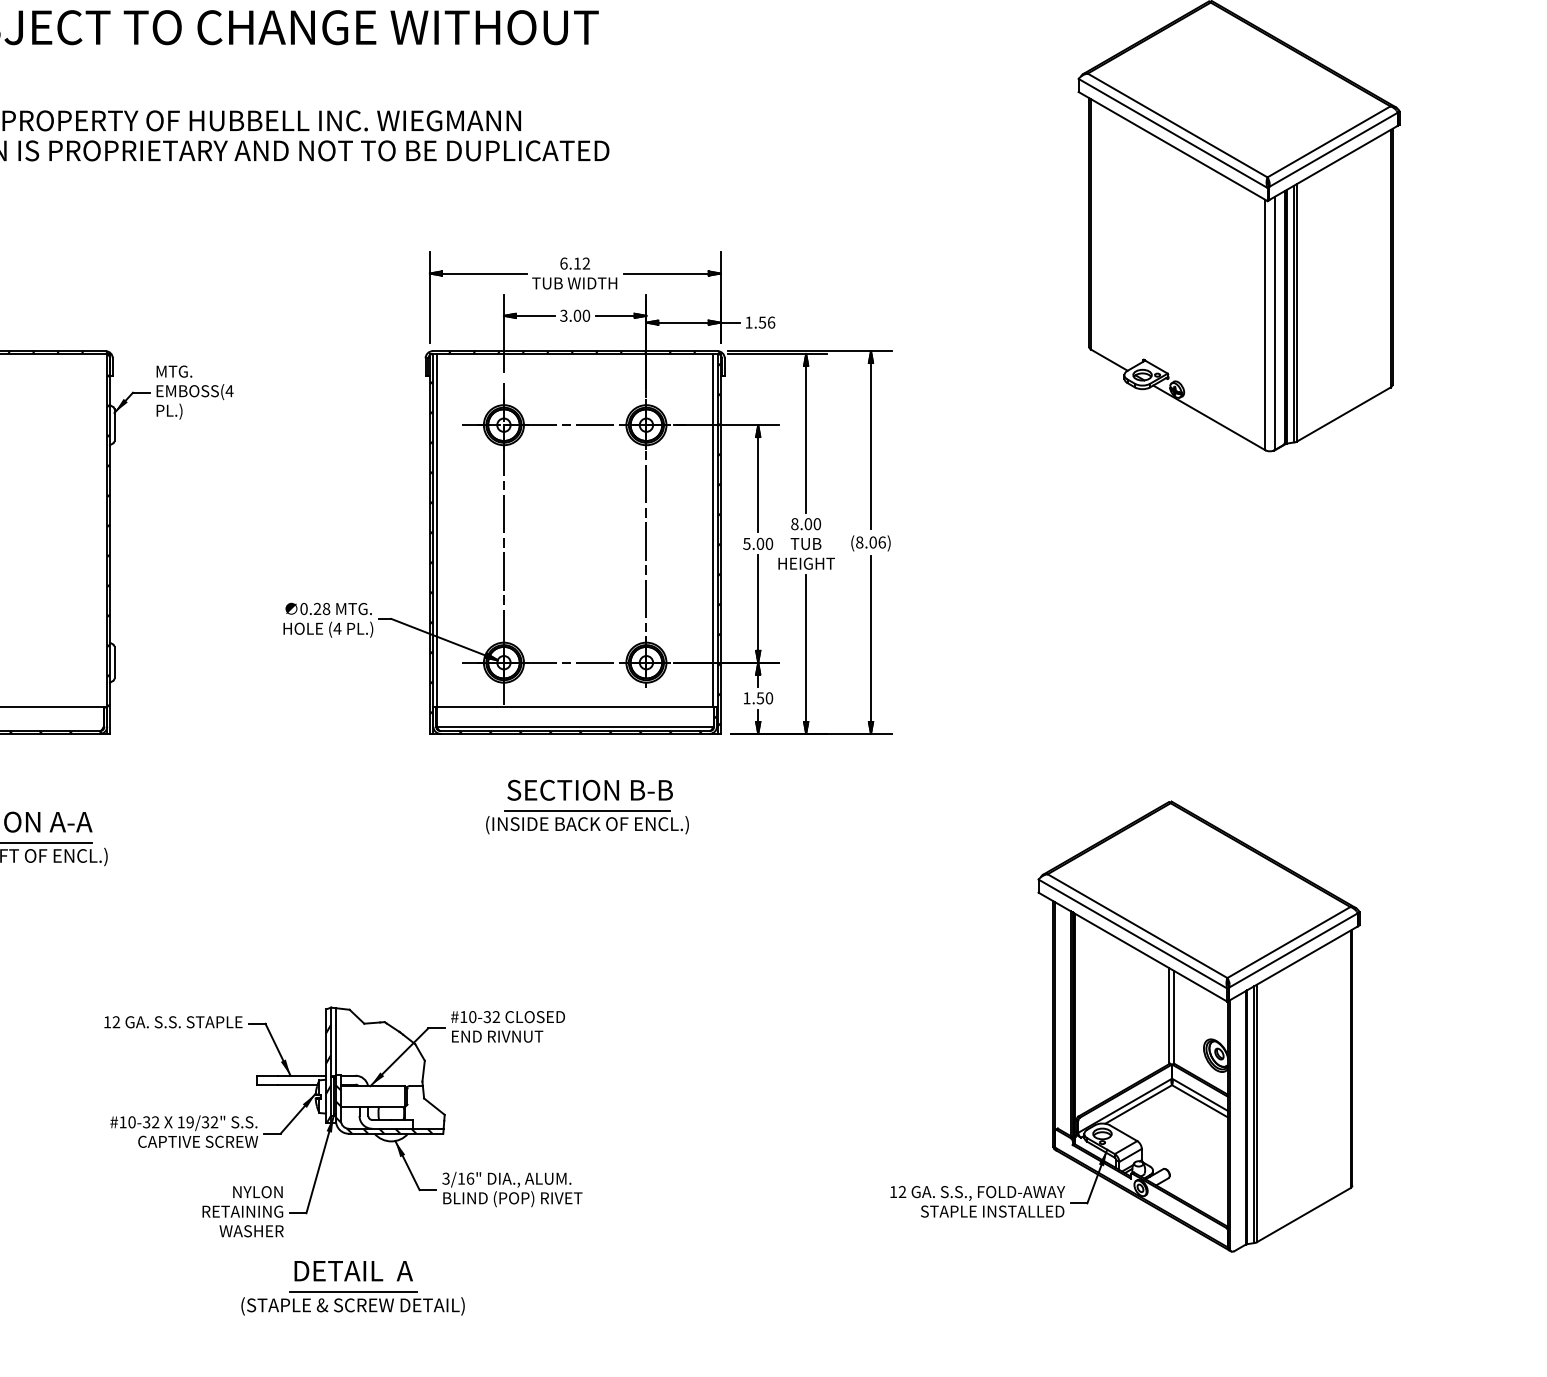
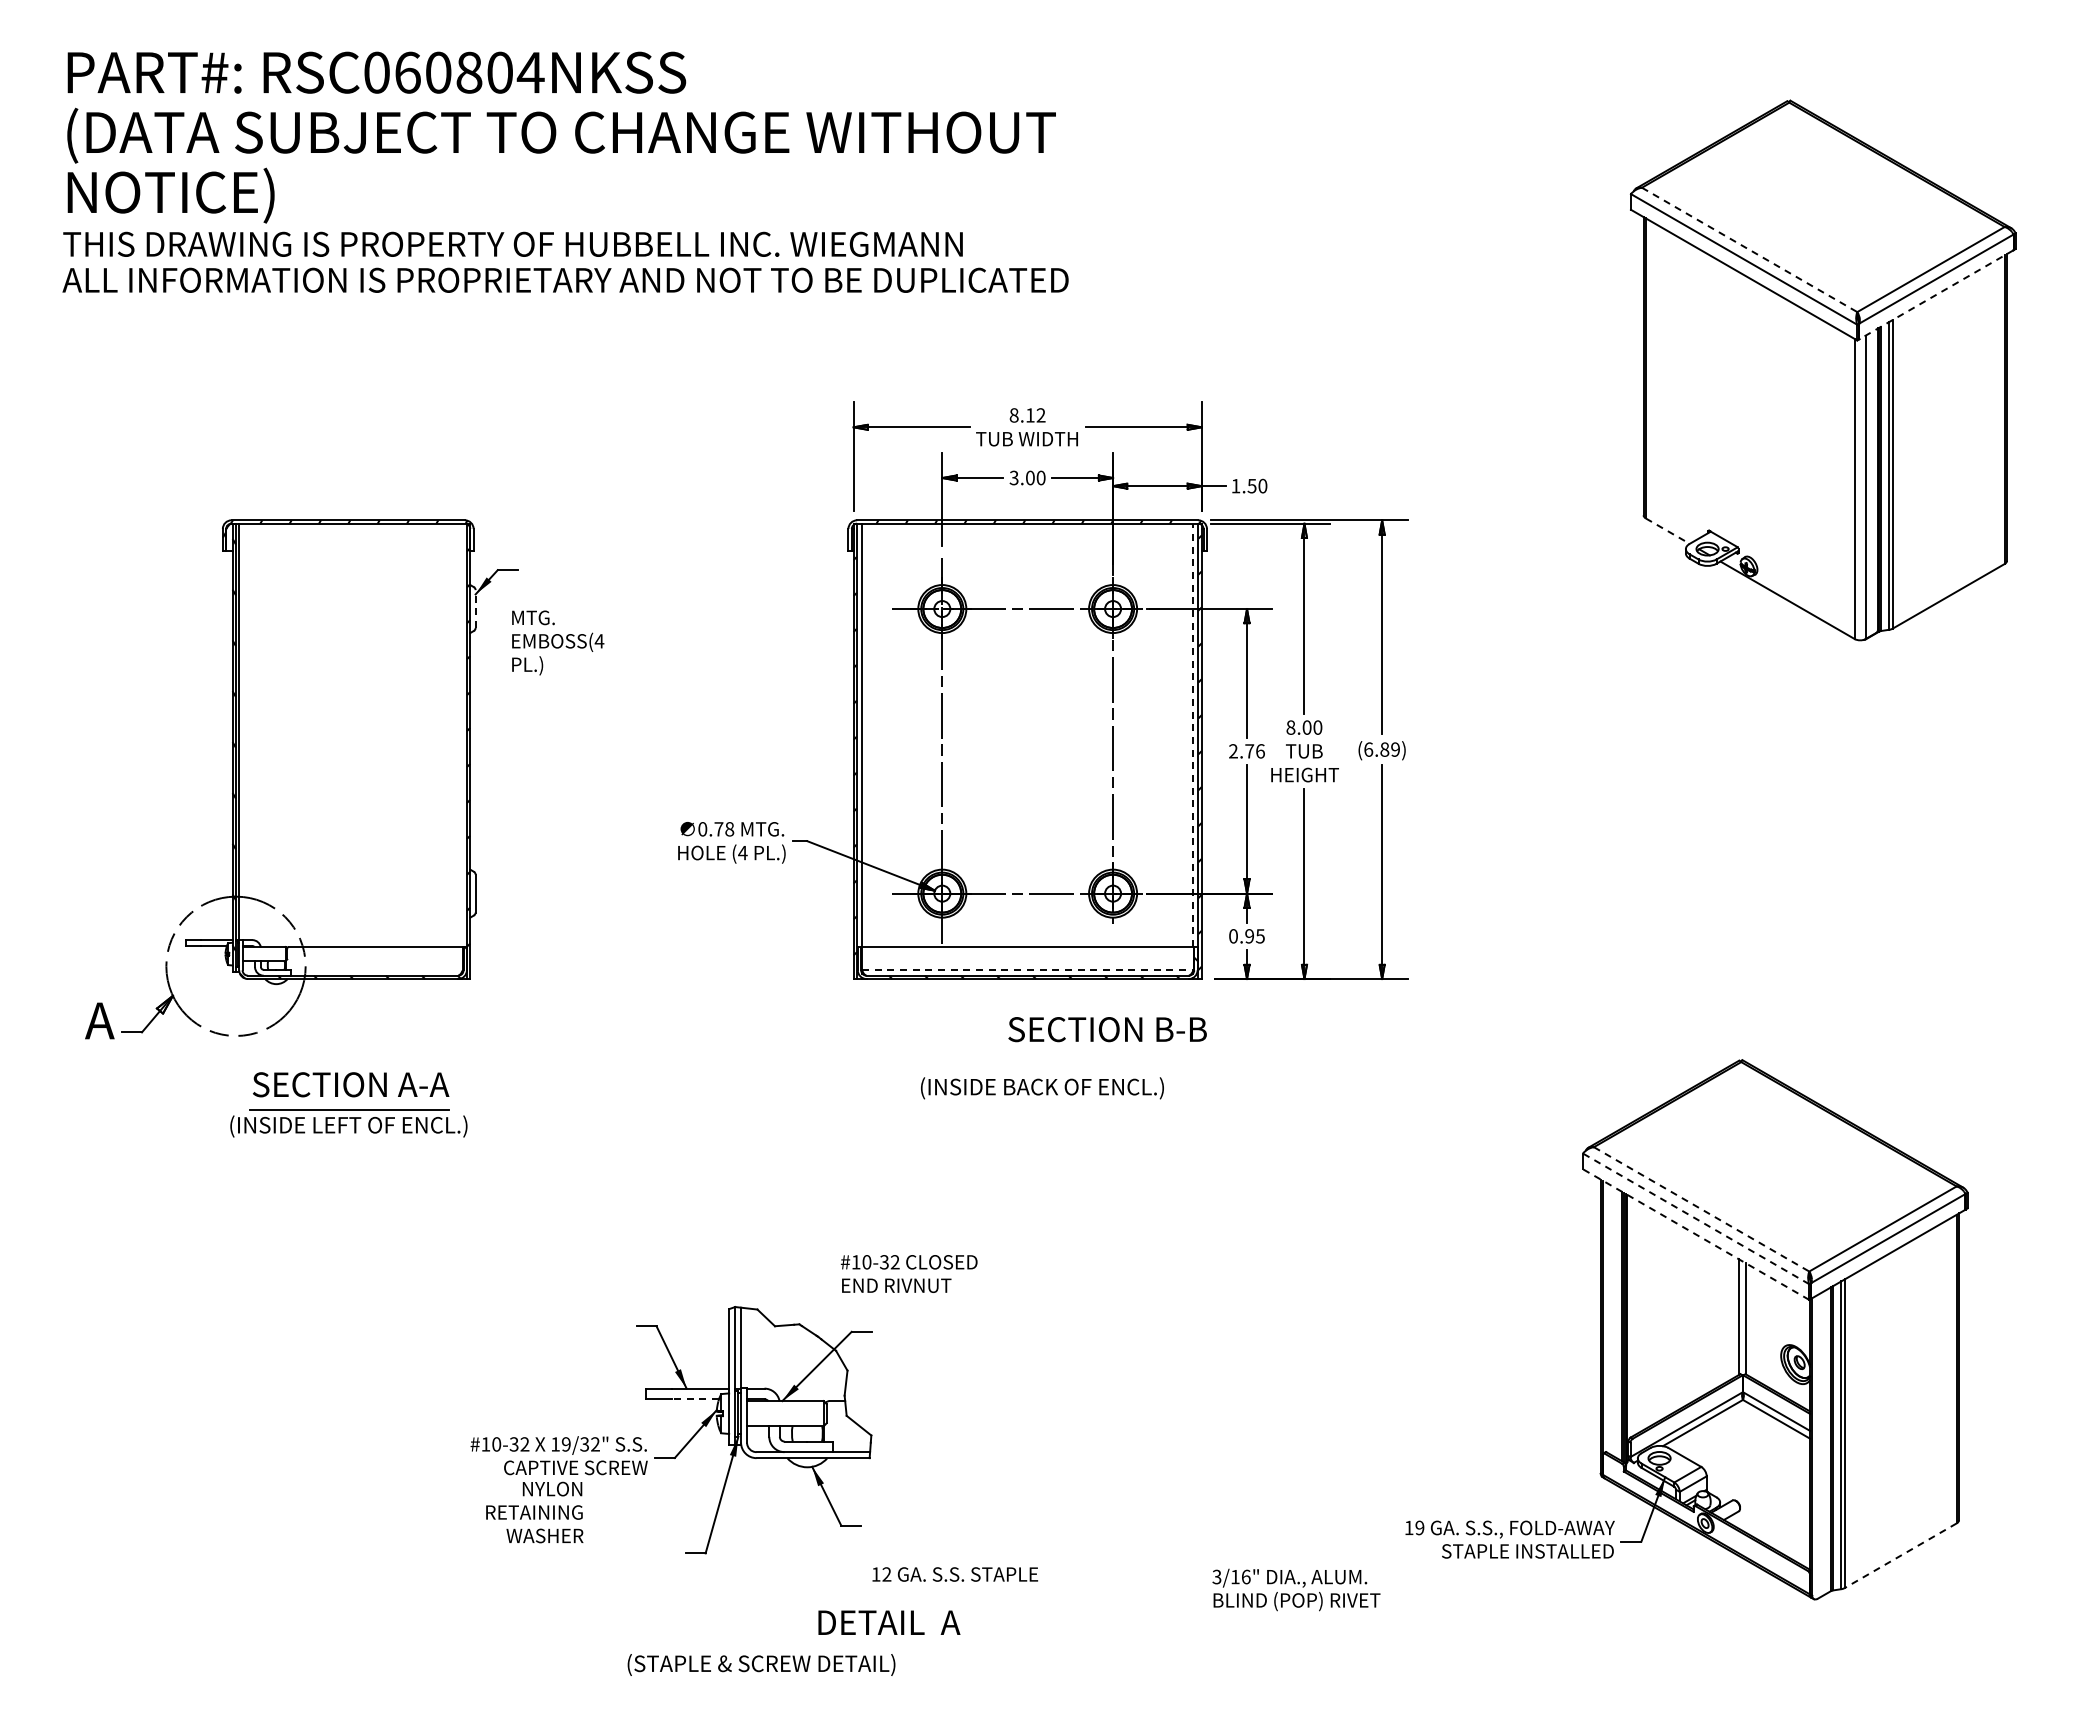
line: (1178, 125) -> (1750, 250), solid -> dashed
line: (1333, 162) -> (1936, 294), solid -> dashed
text: (563, 263) -> (1013, 415), 6.12 -> 8.12
text: (771, 322) -> (1262, 485), 1.56 -> 1.50
line: (1109, 360) -> (1668, 531), solid -> dashed
text: (195, 392) -> (558, 642), moved
line: (114, 425) -> (475, 609), solid -> dashed
line: (713, 530) -> (1193, 735), solid -> dashed
text: (871, 542) -> (1382, 749), (8.06) -> (6.89)
text: (757, 544) -> (1246, 751), 5.00 -> 2.76
text: (317, 609) -> (718, 829), 0.28 -> 0.78
text: (757, 698) -> (1246, 936), 1.50 -> 0.95
line: (575, 726) -> (1027, 970), solid -> dashed
text: (590, 790) -> (1107, 1029), moved
line: (587, 811) -> (1042, 1071), removed
line: (1138, 926) -> (1702, 1209), solid -> dashed
line: (1133, 933) -> (1696, 1218), solid -> dashed
line: (1133, 947) -> (1696, 1234), solid -> dashed
text: (173, 1022) -> (955, 1574), moved
text: (507, 1026) -> (908, 1273), moved
hatch: (328, 1073) -> (732, 1386), removed
line: (297, 1084) -> (695, 1399), solid -> dashed
hatch: (389, 1109) -> (805, 1429), removed
text: (512, 1189) -> (1296, 1589), moved
text: (902, 1192) -> (1419, 1528), 12 -> 19
text: (242, 1211) -> (534, 1512), moved
line: (1303, 1215) -> (1900, 1555), solid -> dashed
text: (353, 1270) -> (889, 1622), moved
line: (353, 1292) -> (761, 1648), removed

